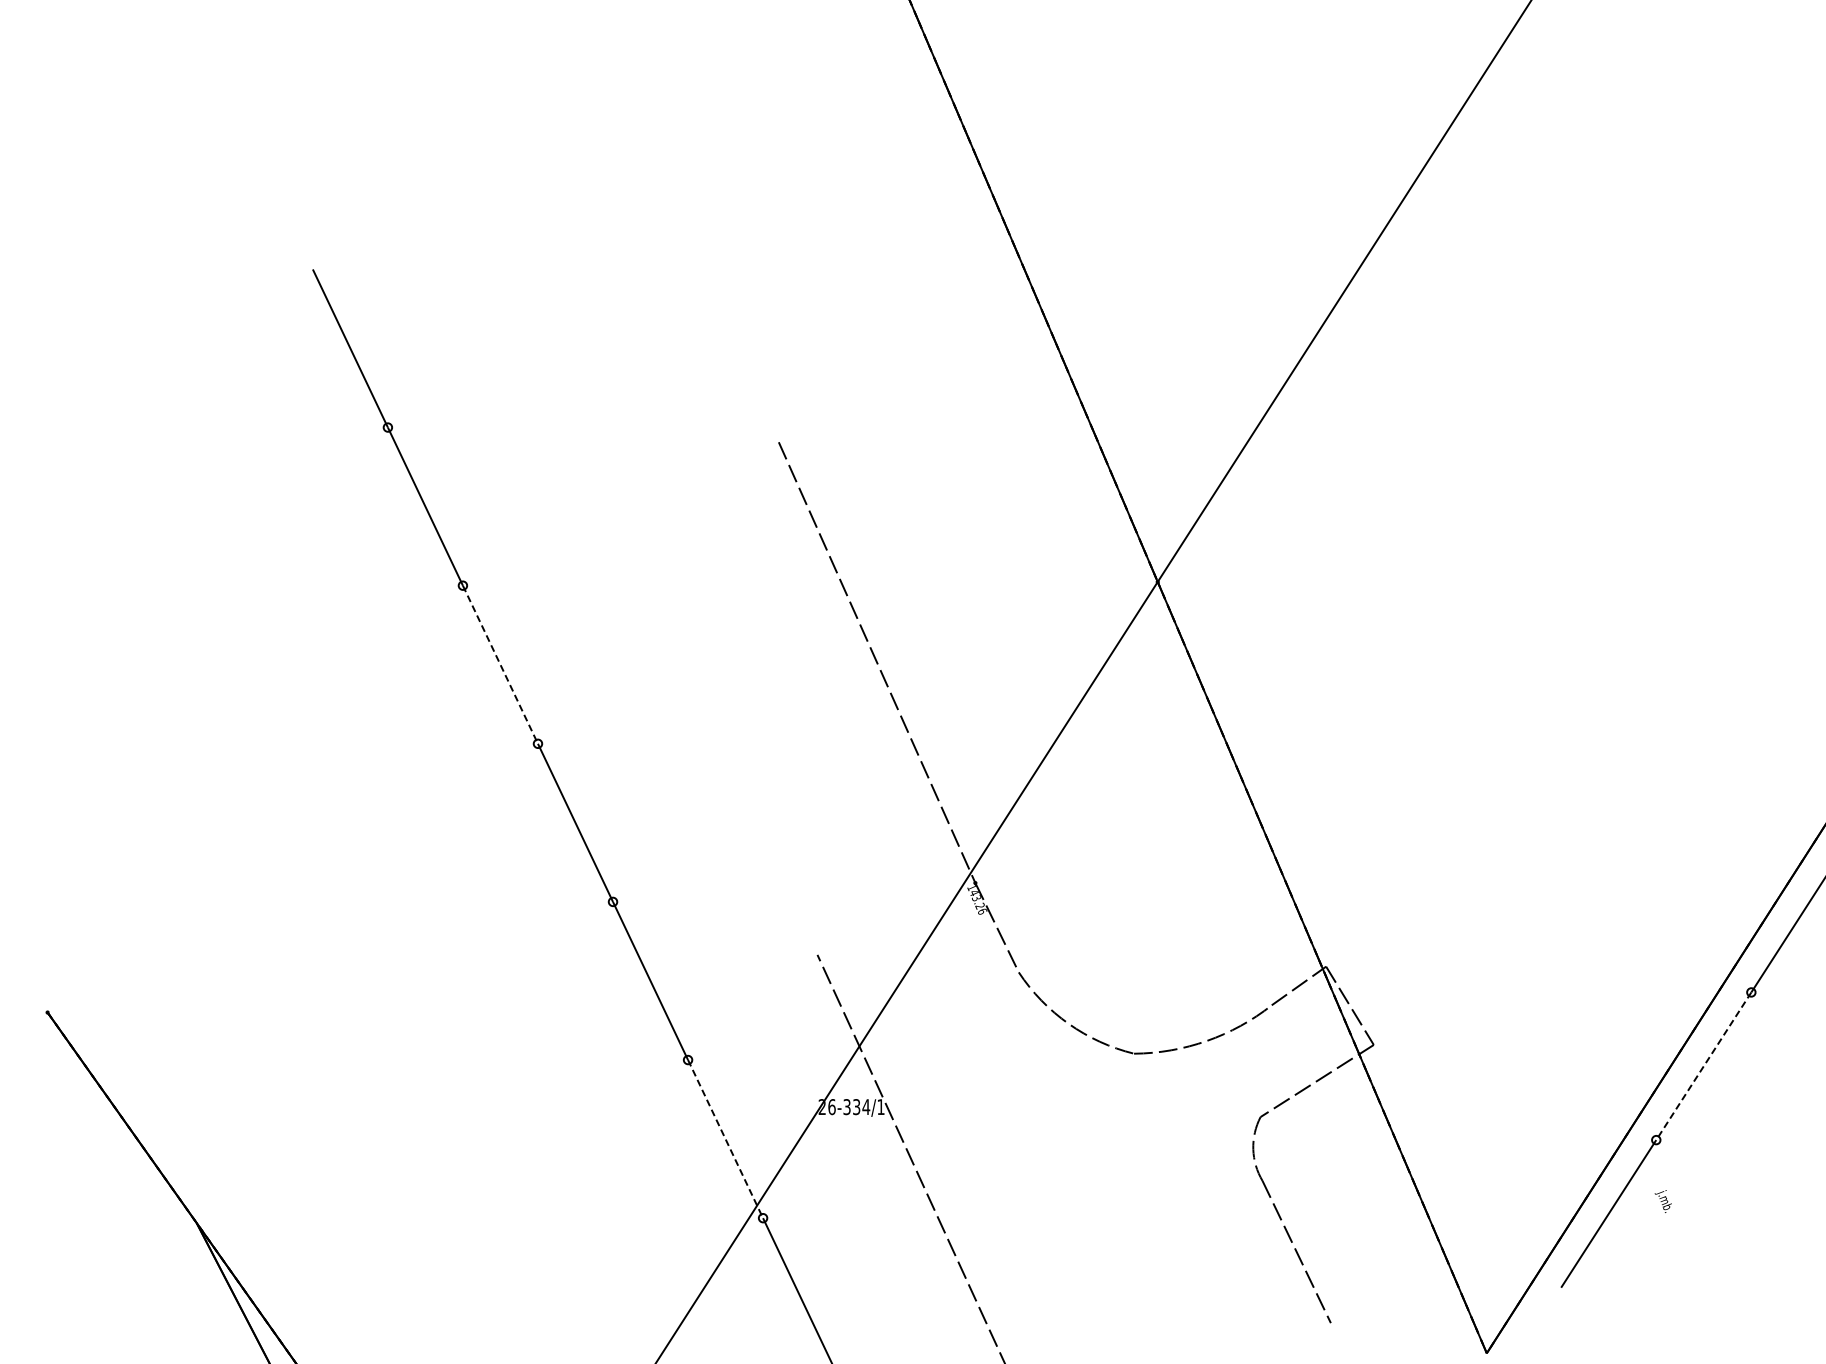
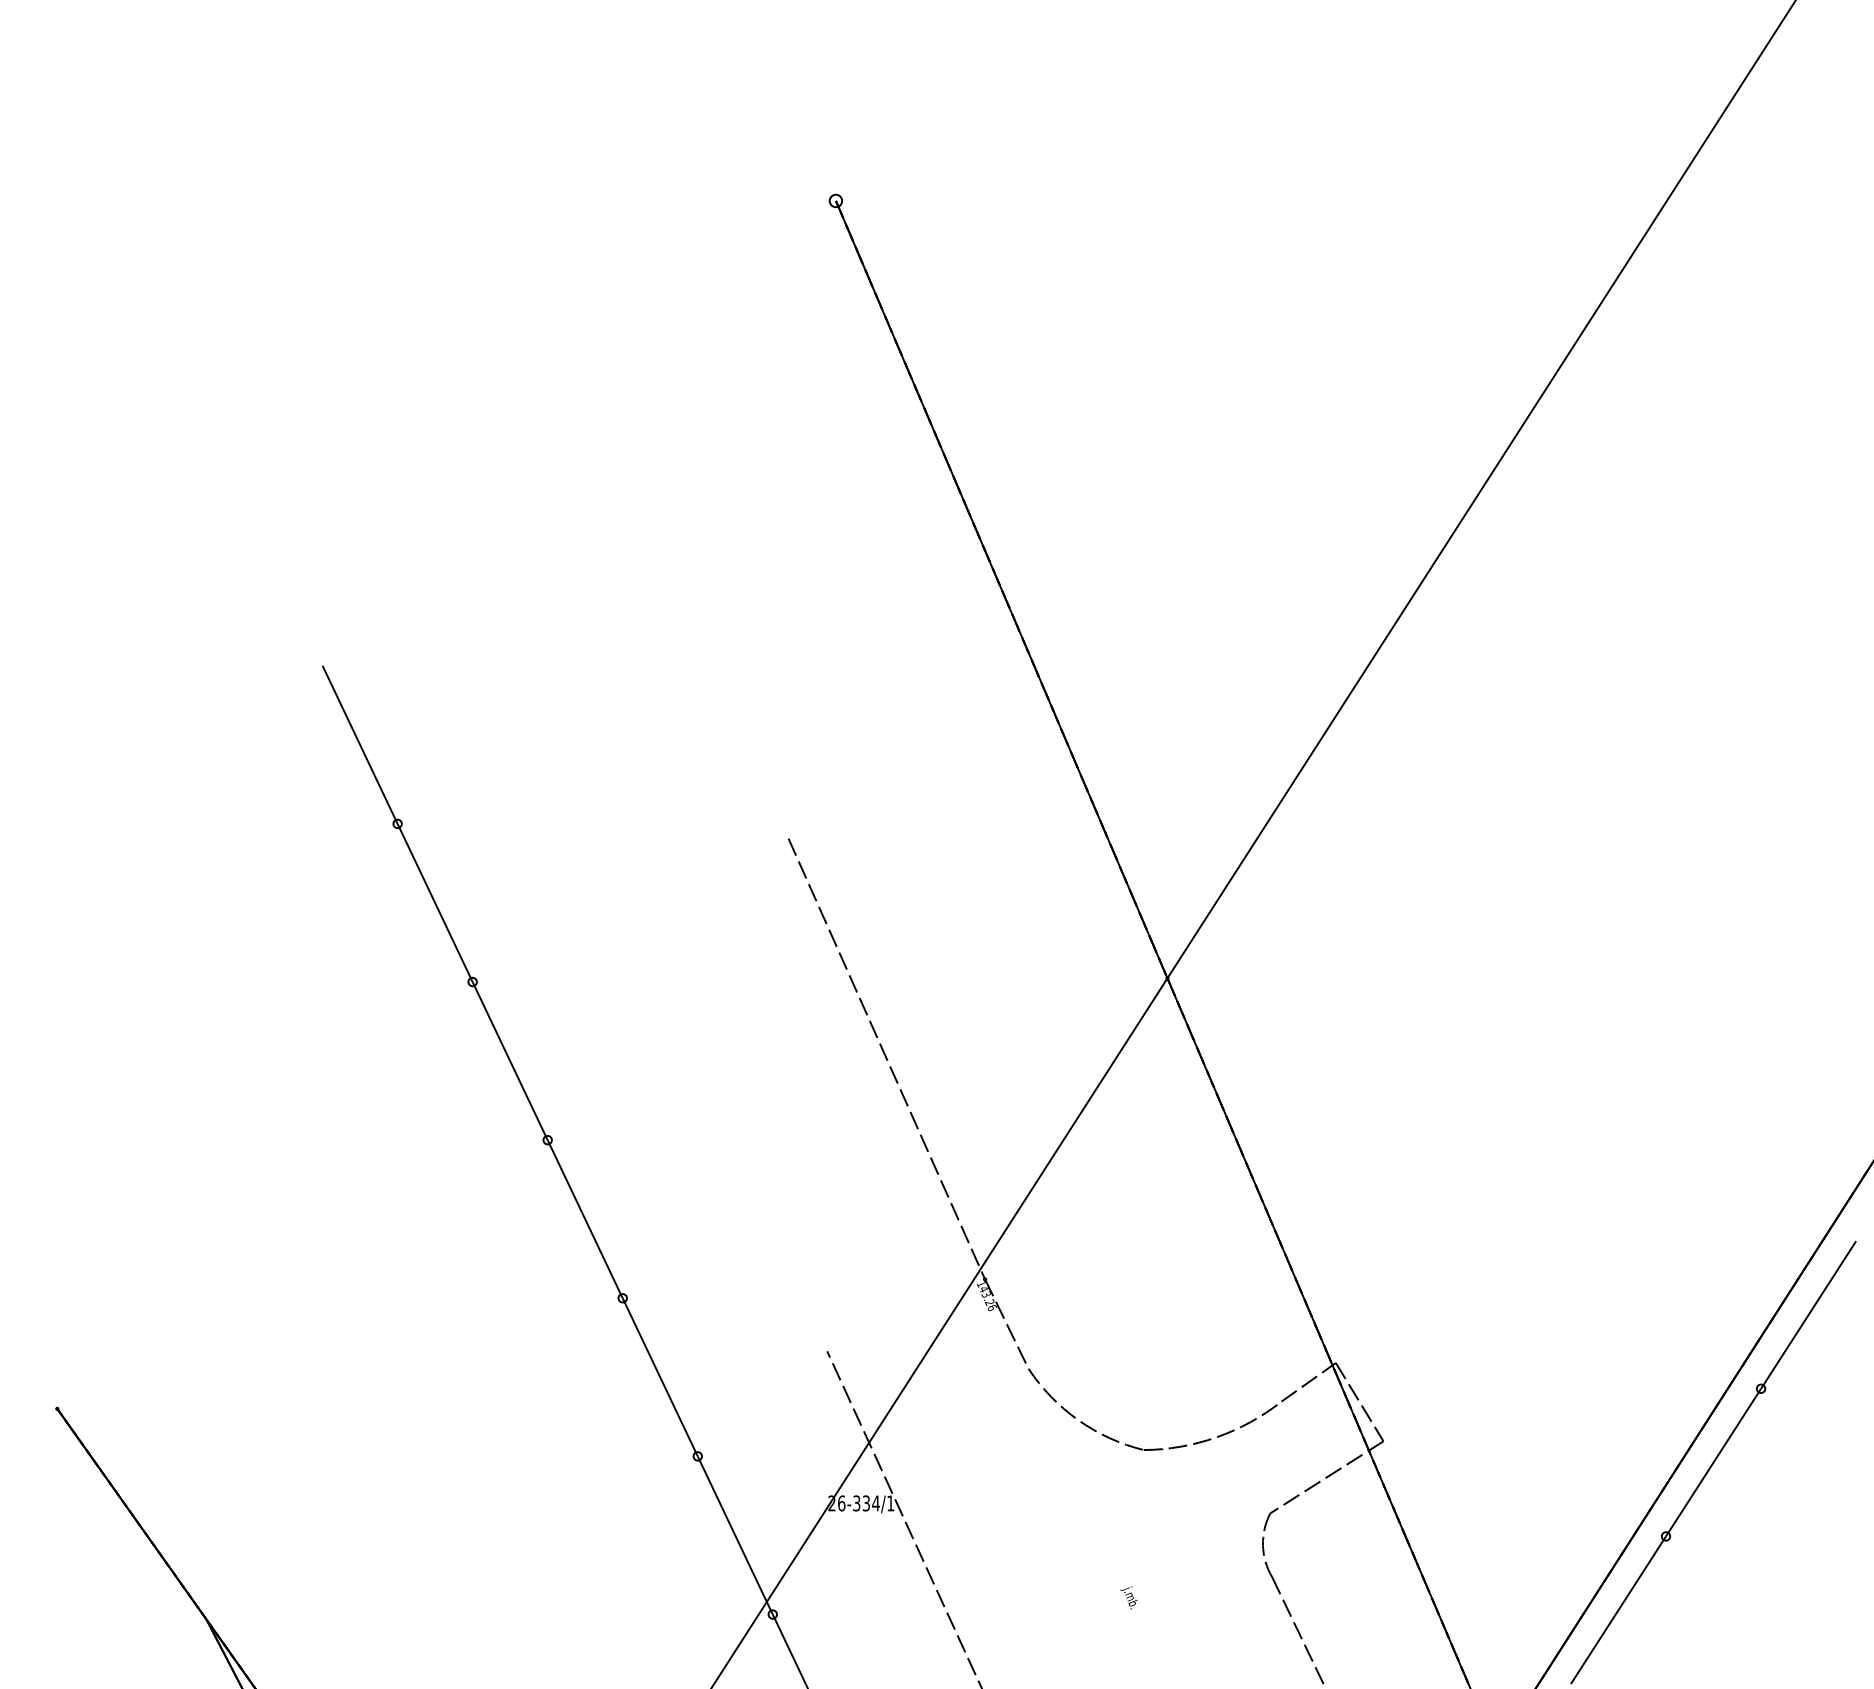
line: (500, 665) -> (510, 1061), dashed -> solid
line: (1703, 1066) -> (1713, 1462), dashed -> solid
line: (725, 1139) -> (735, 1535), dashed -> solid
text: (1662, 1201) -> (1128, 1597), moved

